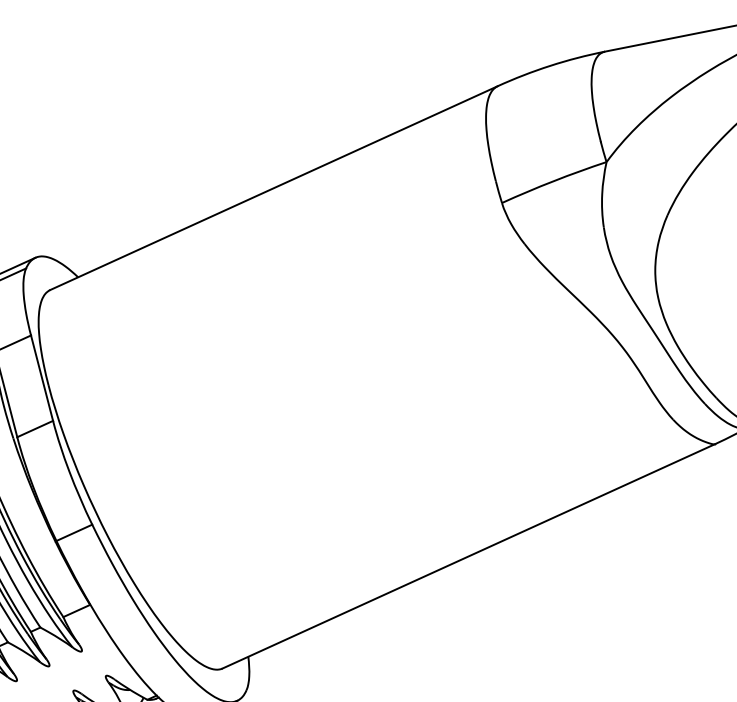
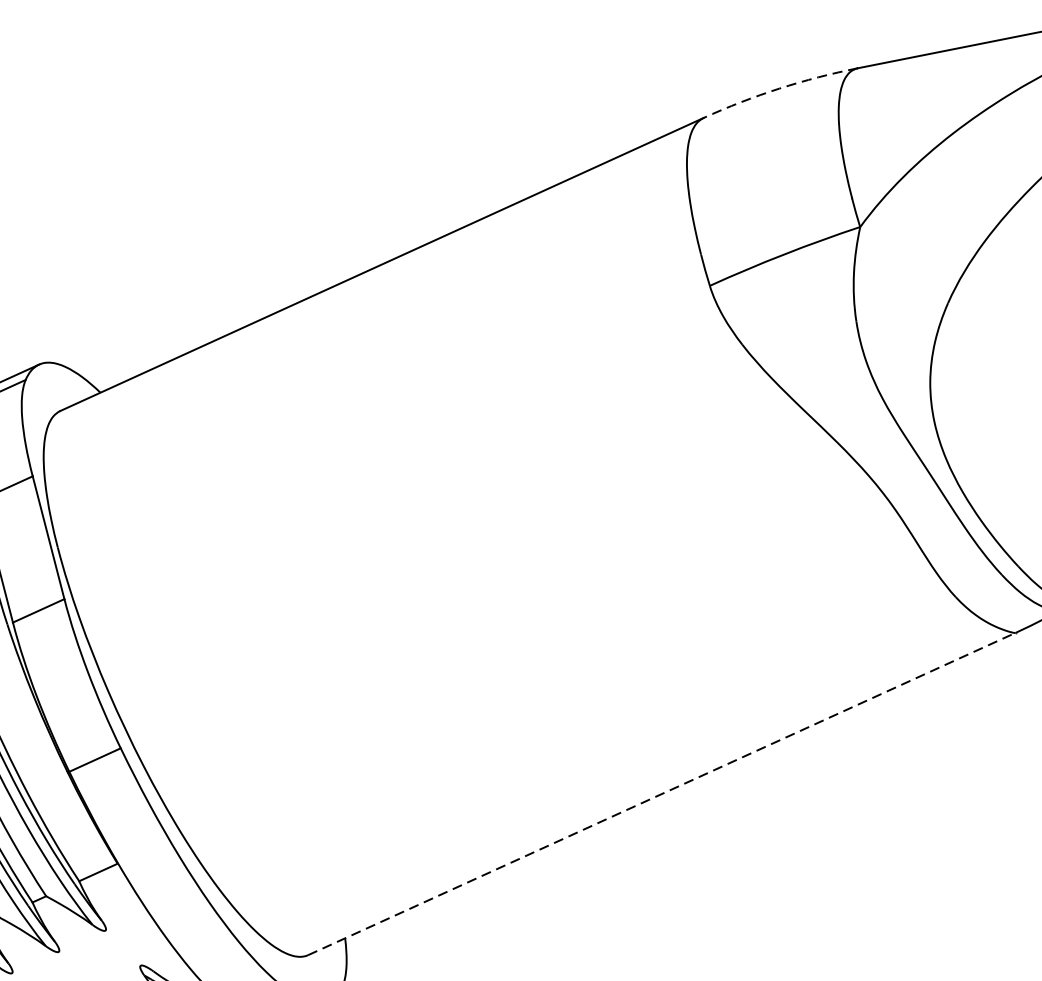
arc: (550, 65) -> (779, 88), solid -> dashed
line: (468, 556) -> (661, 794), solid -> dashed

